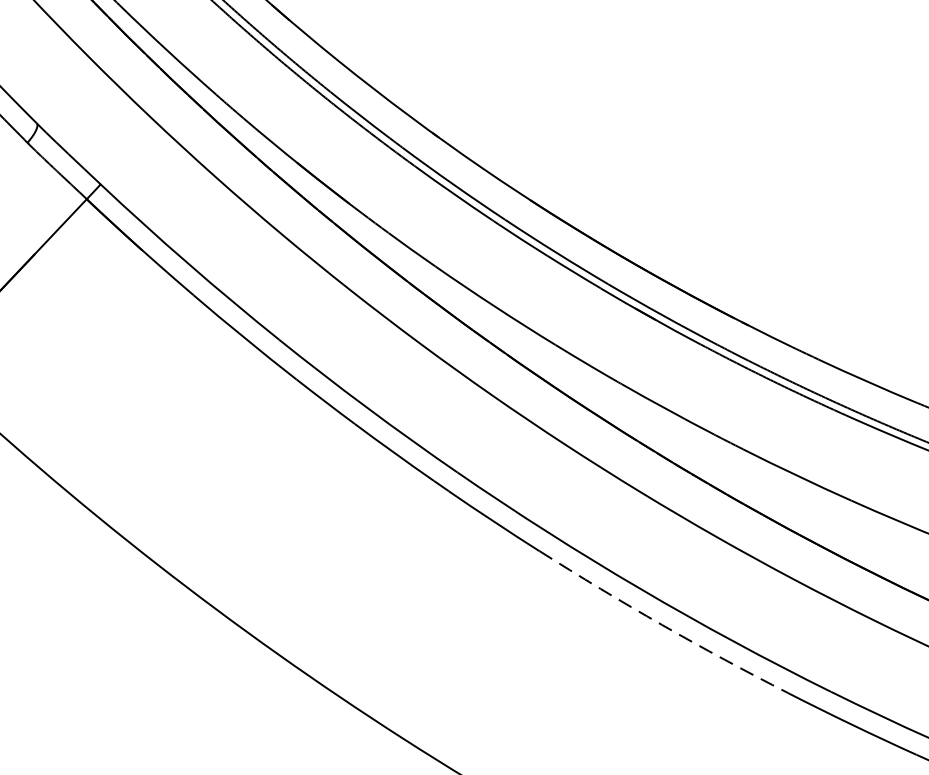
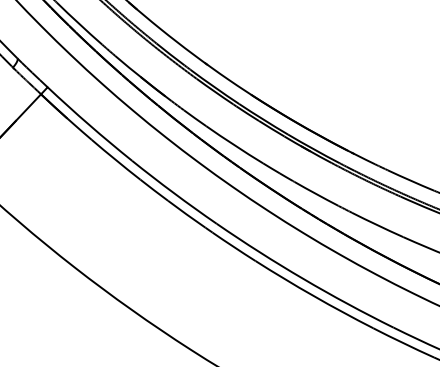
arc: (661, 626) -> (313, 296), dashed -> solid

